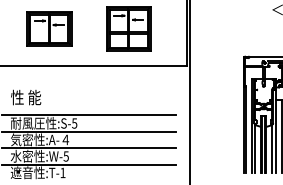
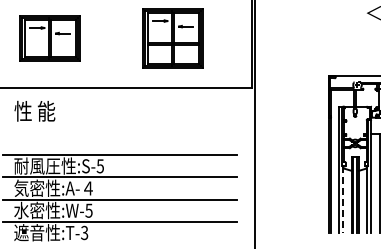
part: (48, 28) -> (49, 38), moved
text: (25, 96) -> (34, 110), moved
line: (254, 148) -> (343, 200), solid -> dashed
text: (62, 172) -> (84, 232), :T-1 -> :T-3

